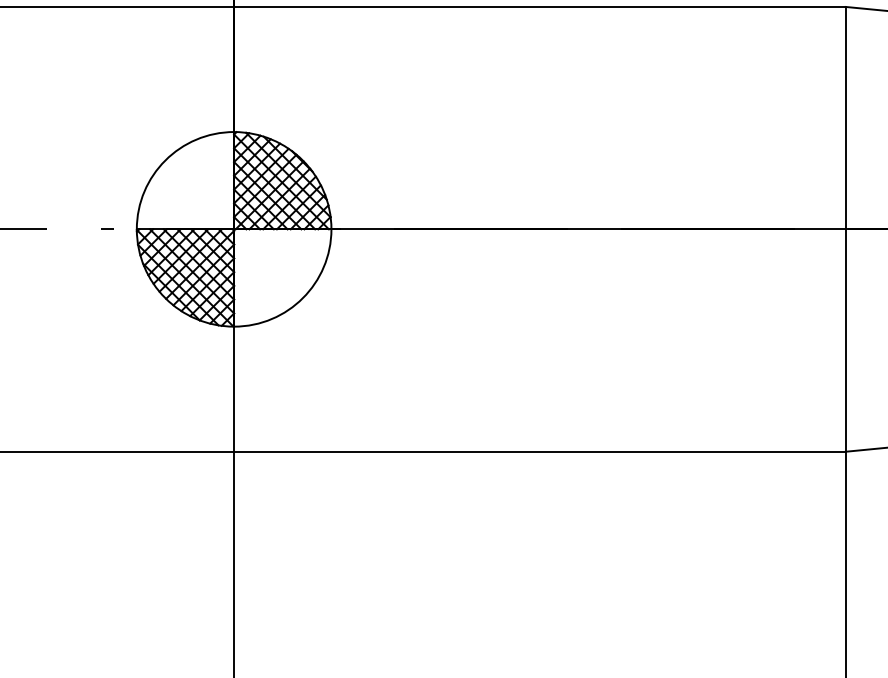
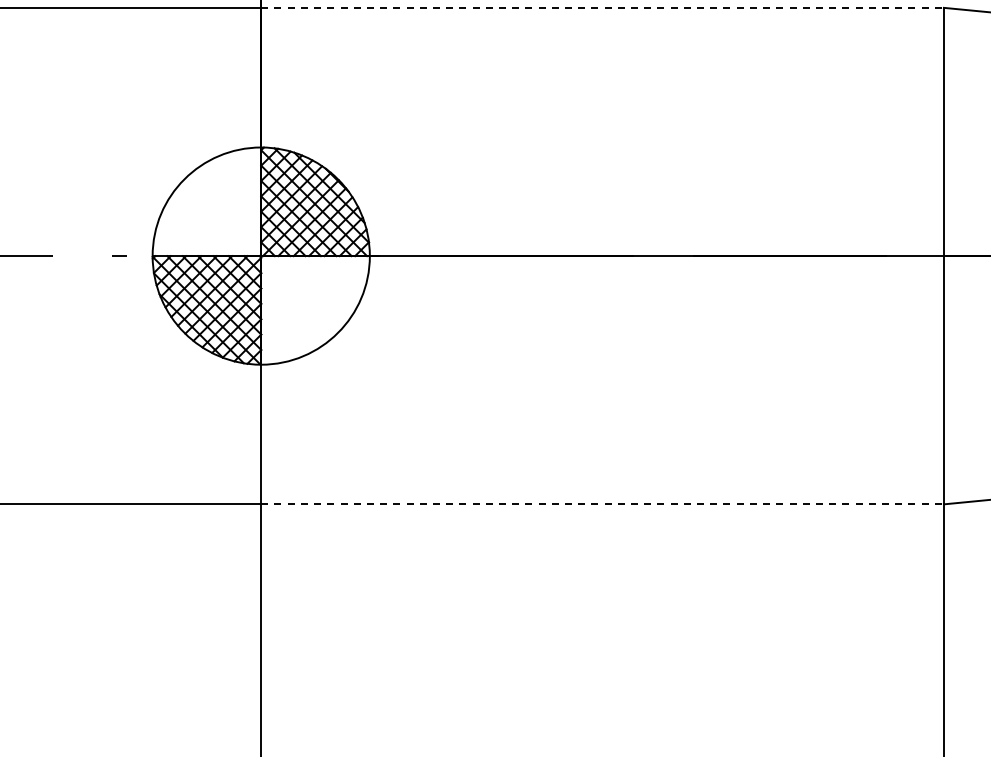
line: (540, 6) -> (603, 7), solid -> dashed
line: (540, 451) -> (603, 504), solid -> dashed

